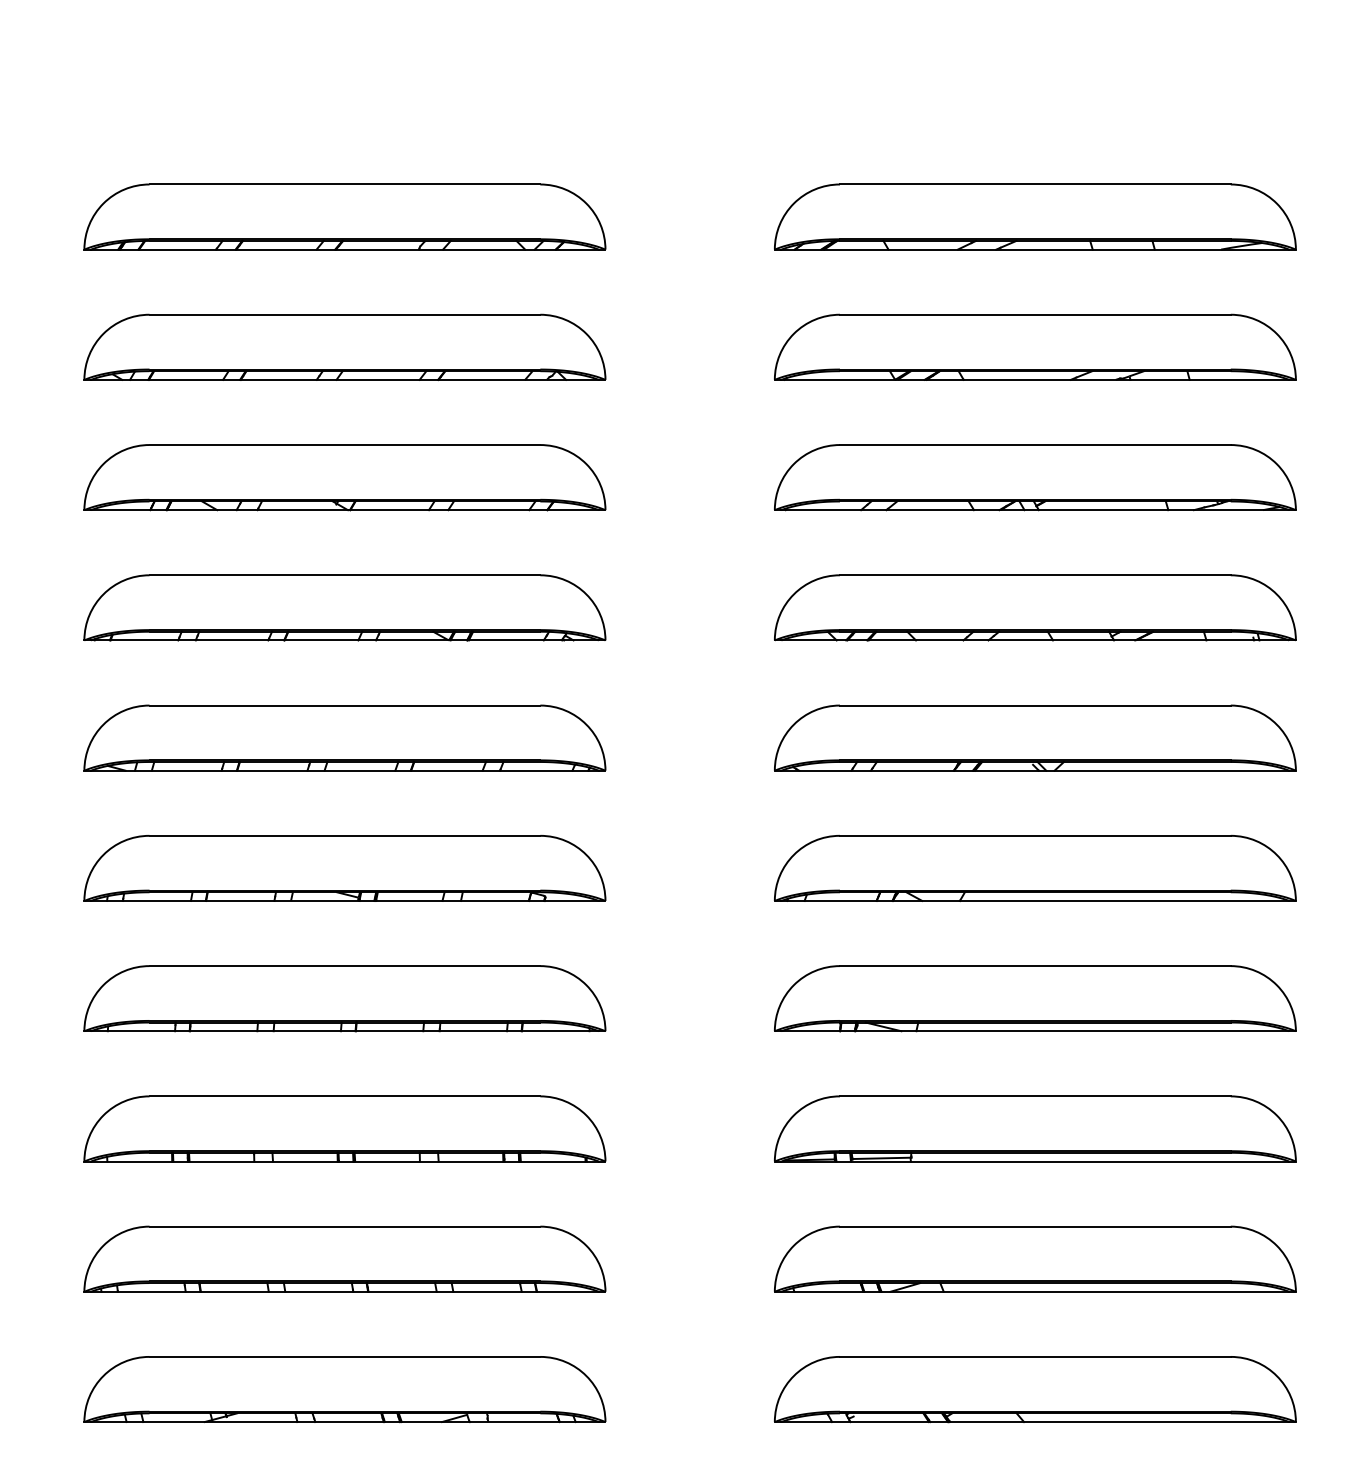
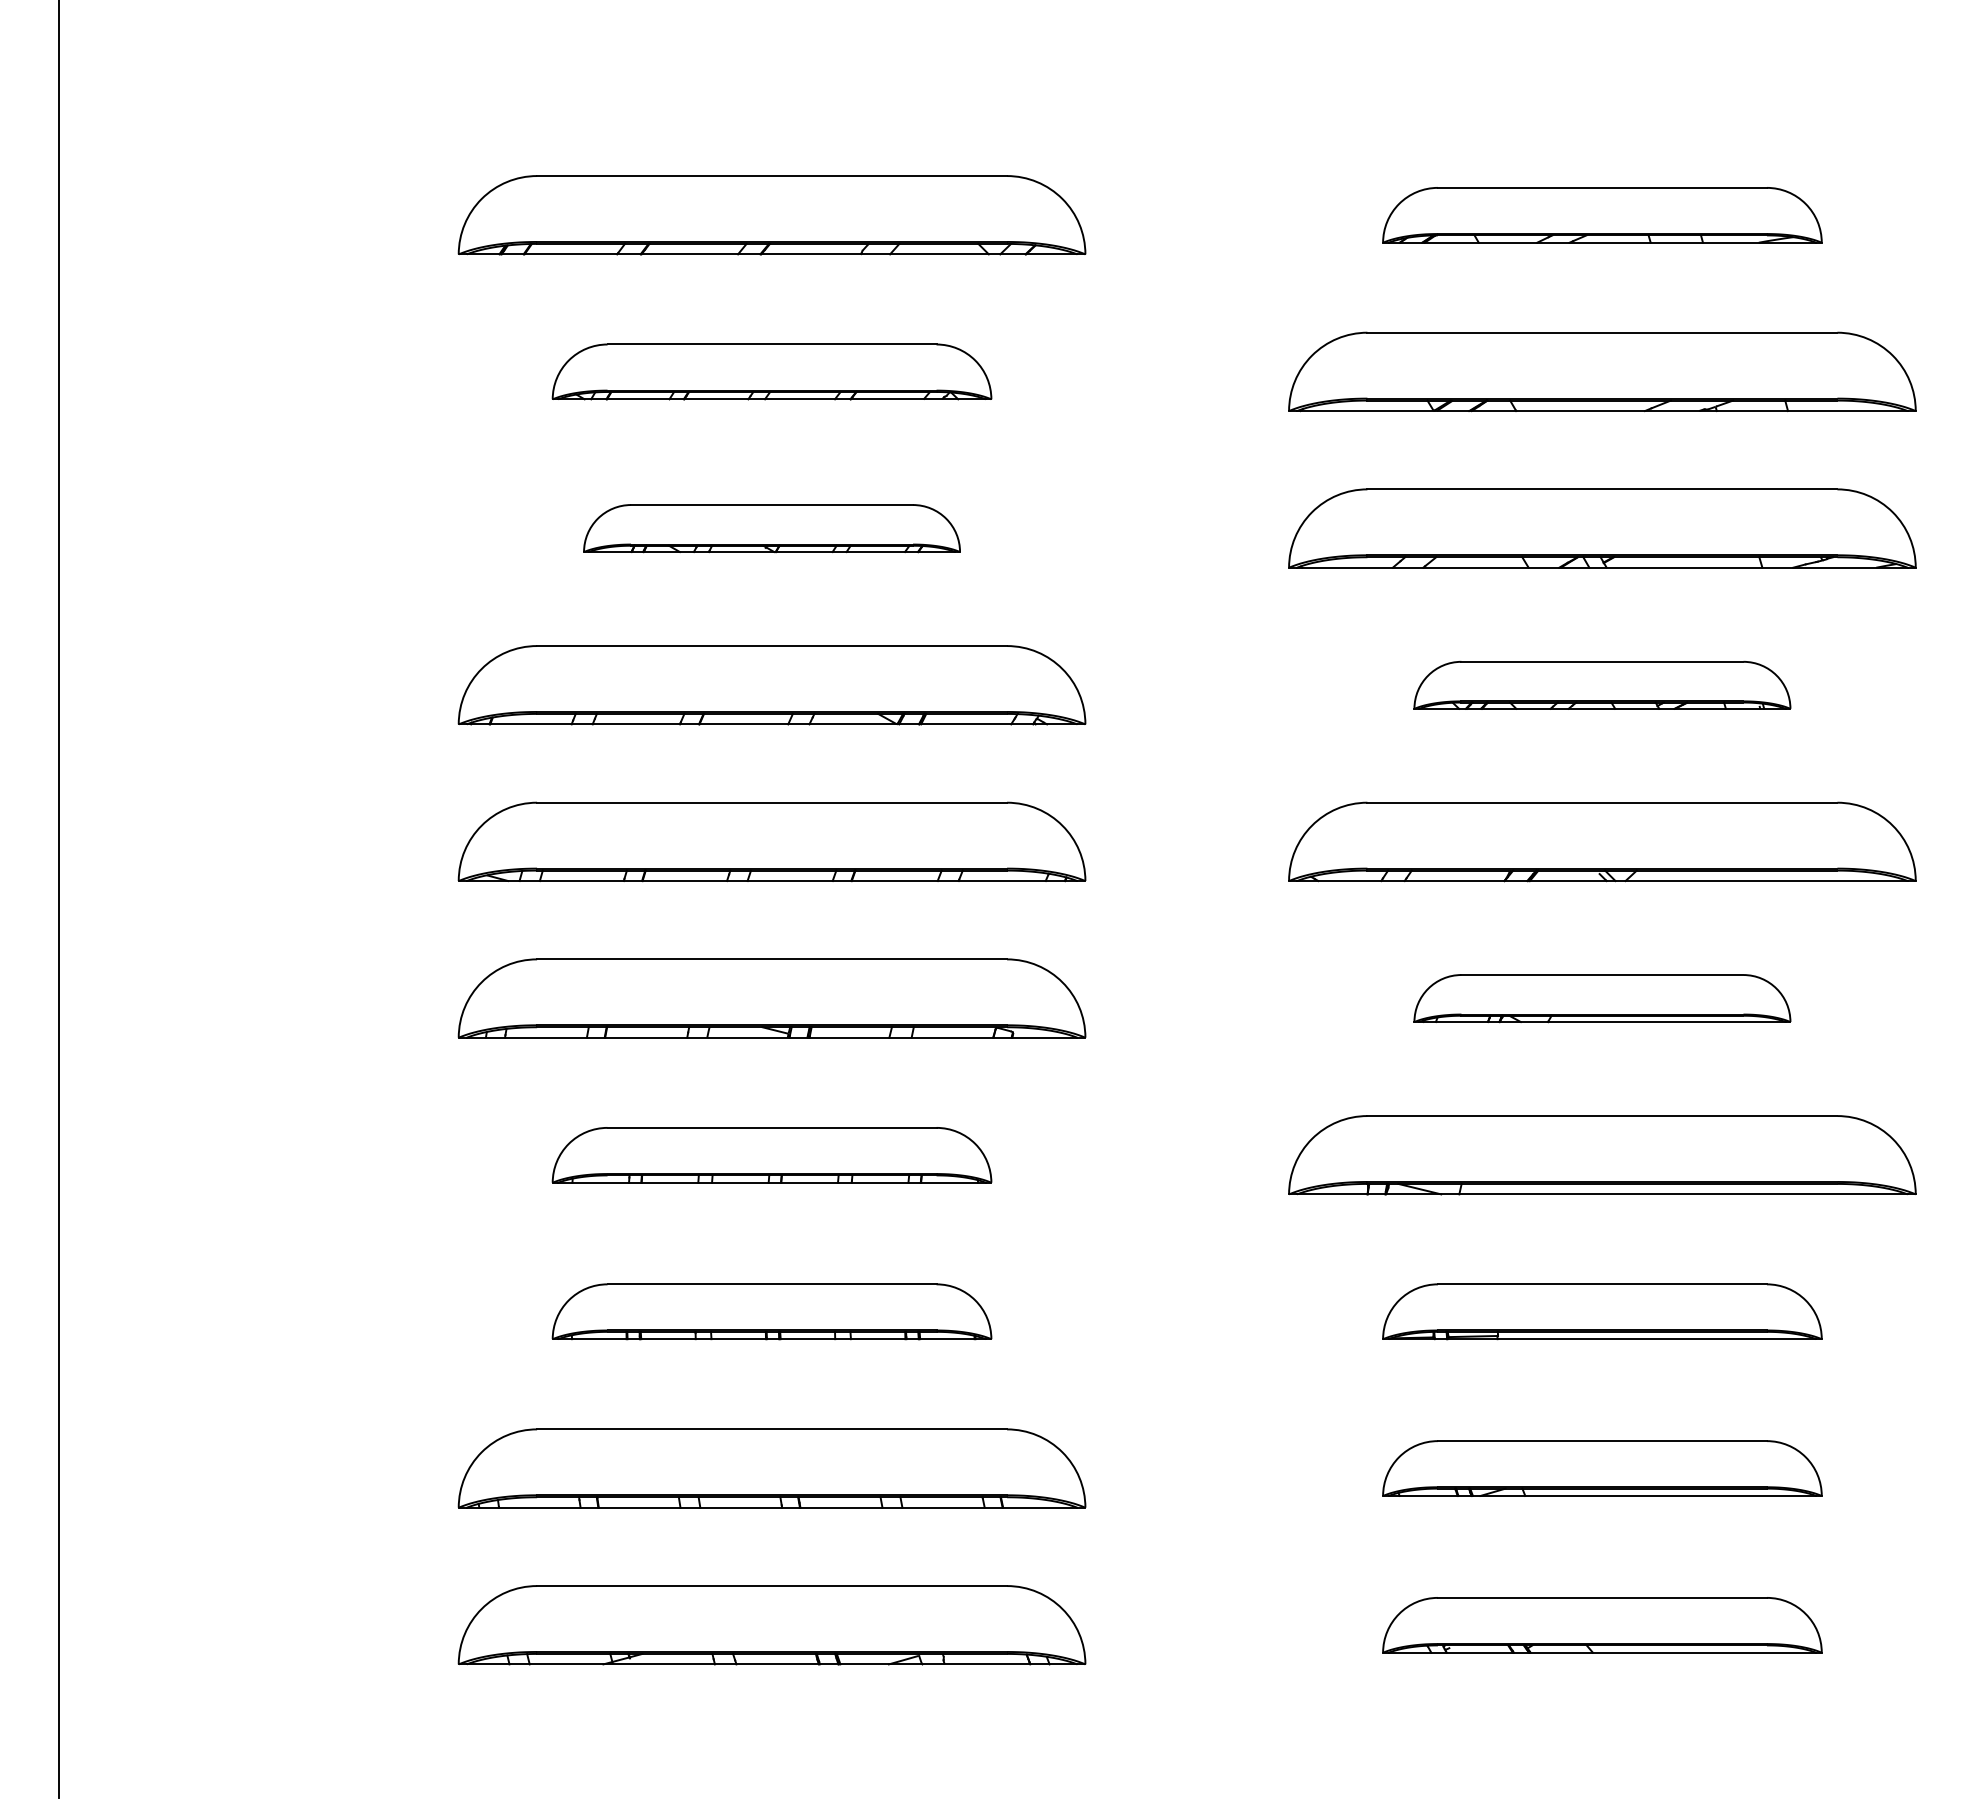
part: (1035, 217) -> (1602, 215), size x0.7
part: (344, 347) -> (771, 371), size x0.7
part: (344, 477) -> (771, 528), size x0.6
part: (1035, 608) -> (1602, 685), size x0.6
part: (1035, 868) -> (1602, 998), size x0.6
part: (344, 998) -> (771, 1155), size x0.7
part: (344, 1128) -> (771, 1311), size x0.7
part: (1035, 1128) -> (1602, 1311), size x0.7
part: (1035, 1259) -> (1602, 1468), size x0.7
part: (1035, 1389) -> (1602, 1625), size x0.7

